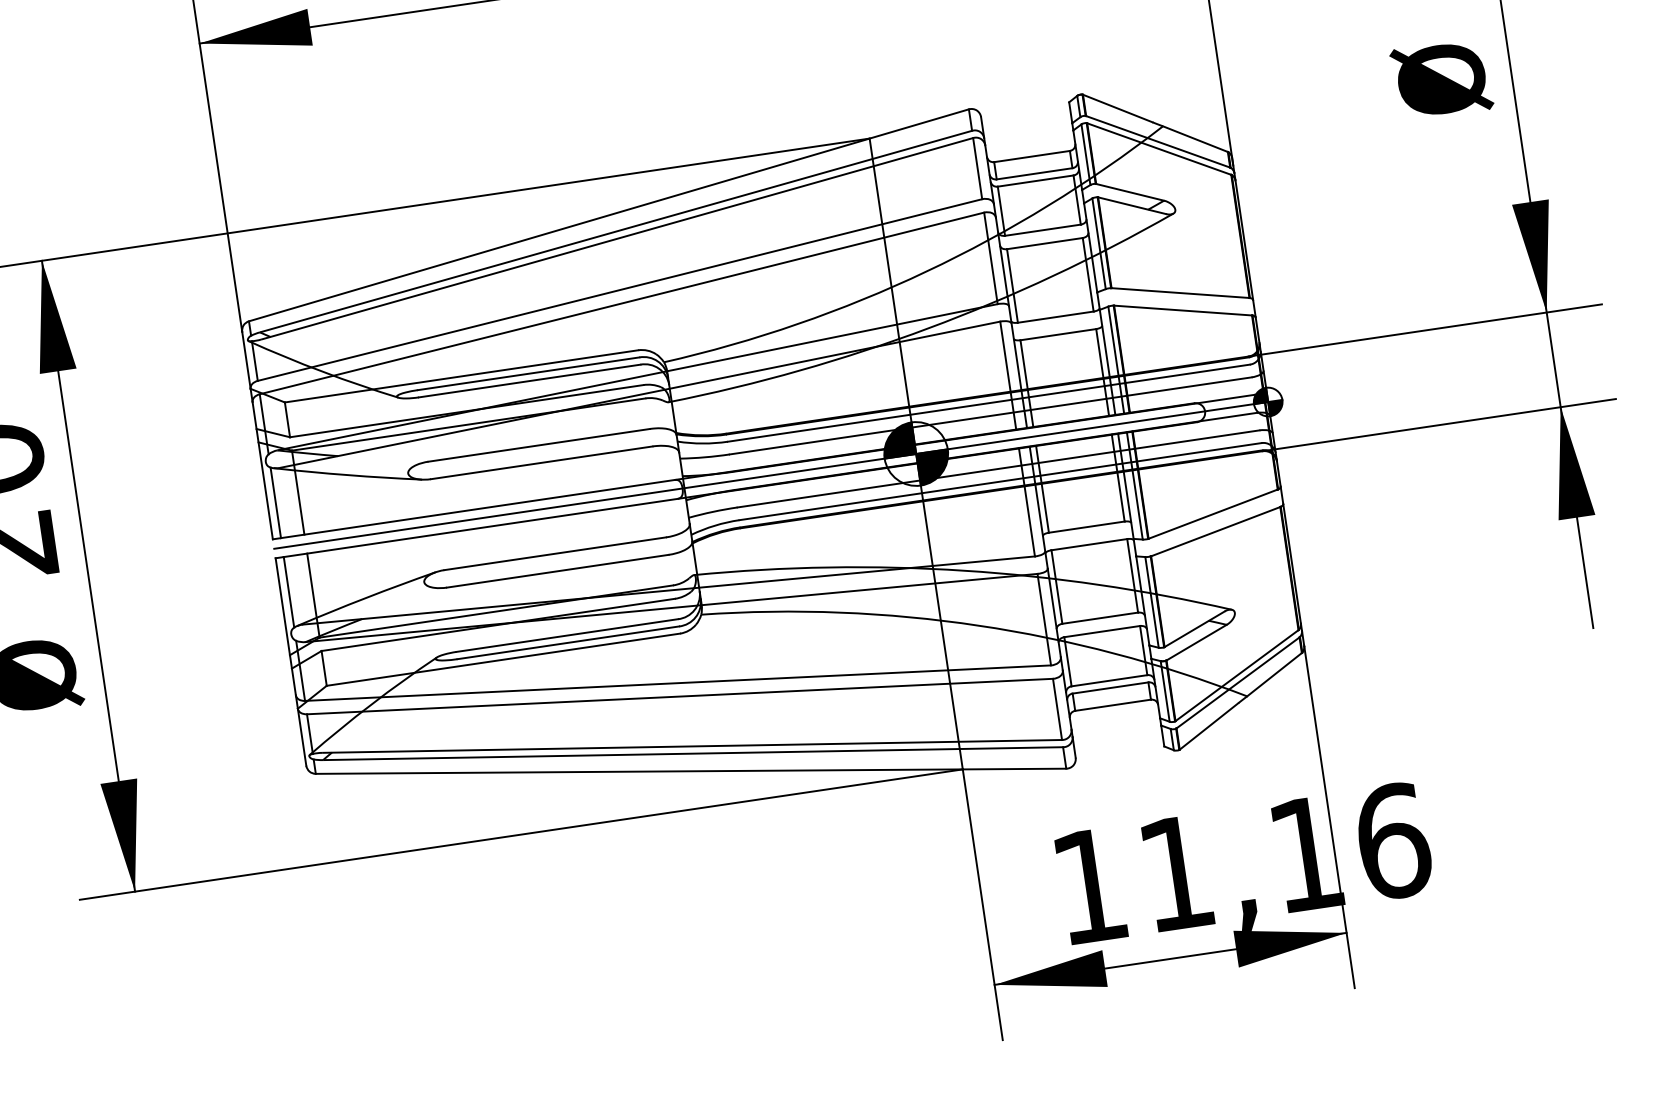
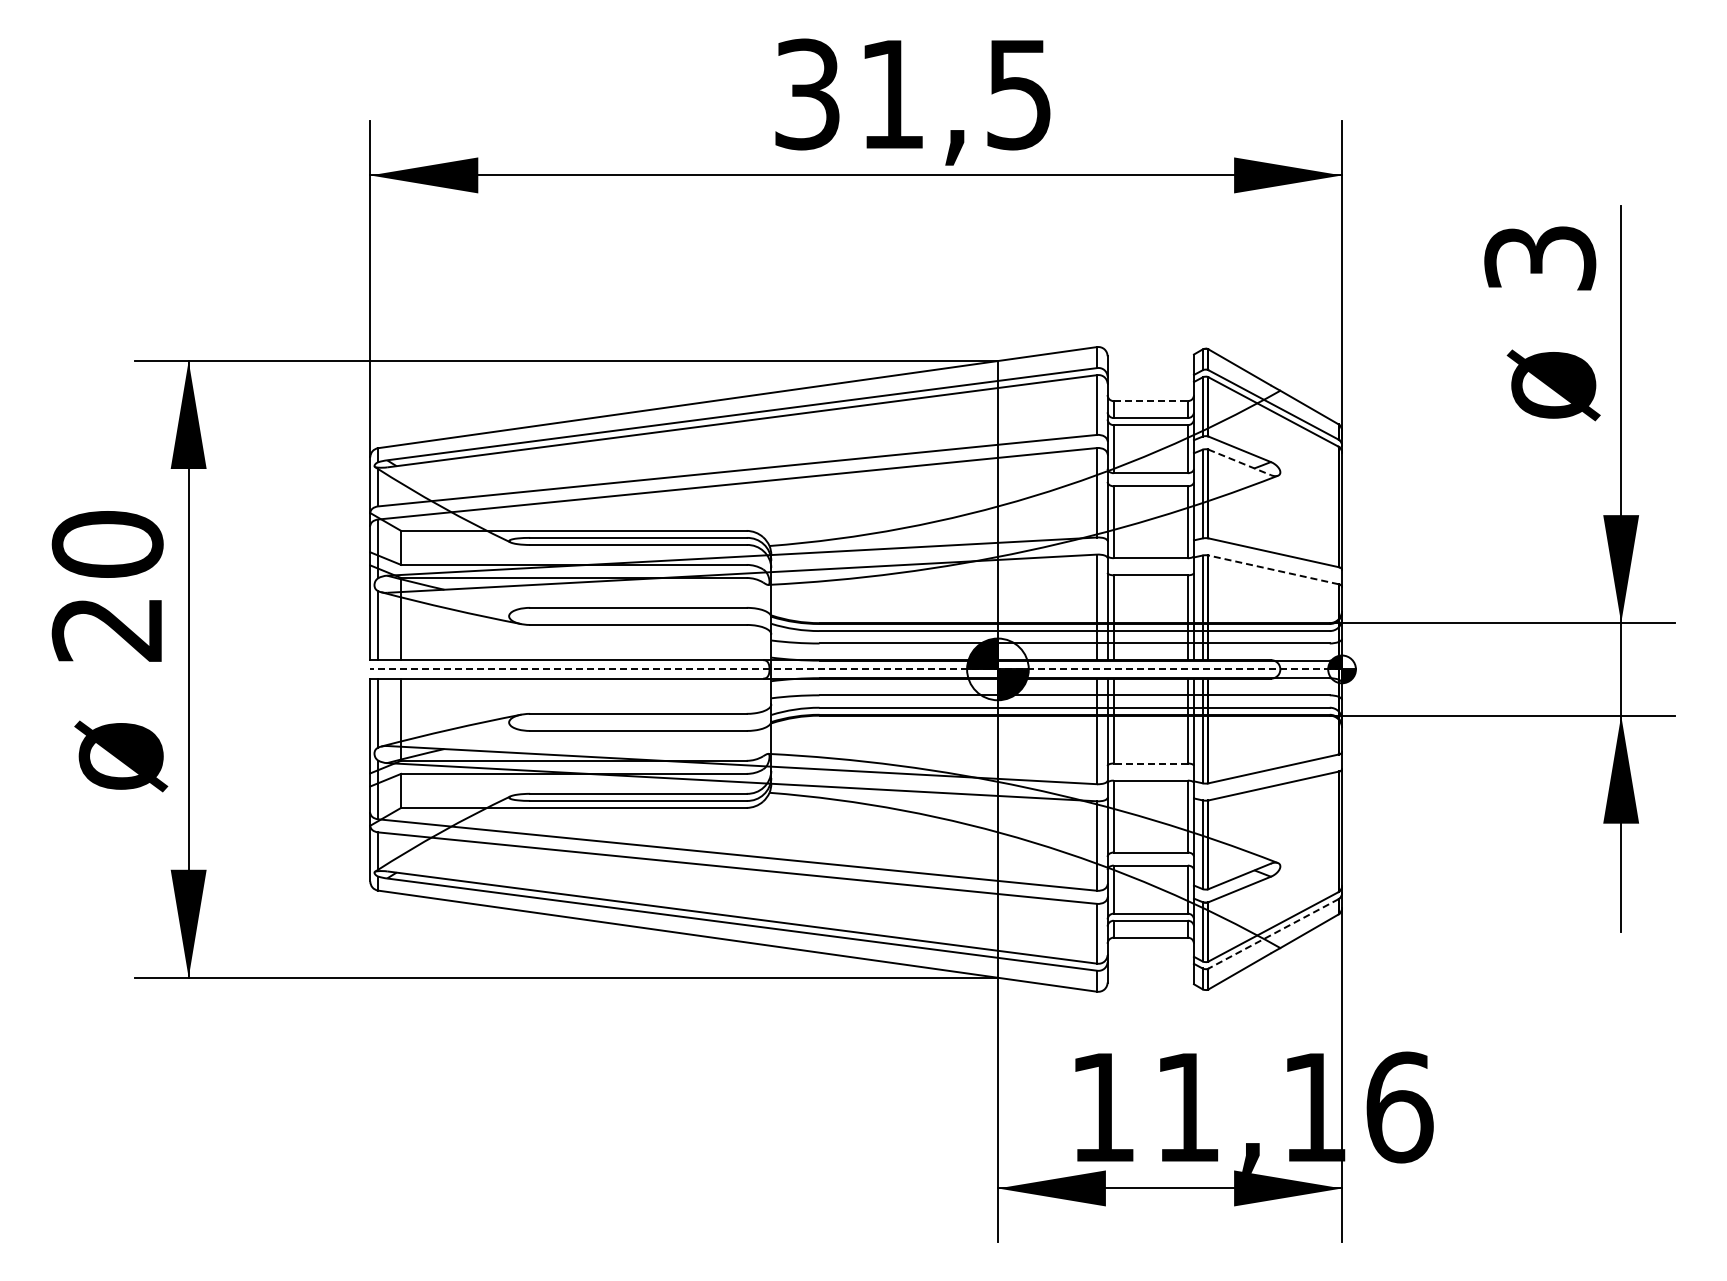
line: (1032, 156) -> (1151, 401), solid -> dashed
line: (1132, 205) -> (1239, 462), solid -> dashed
line: (1182, 310) -> (1273, 569), solid -> dashed
line: (771, 475) -> (856, 669), solid -> dashed
line: (1086, 527) -> (1150, 763), solid -> dashed
line: (1237, 682) -> (1273, 933), solid -> dashed

